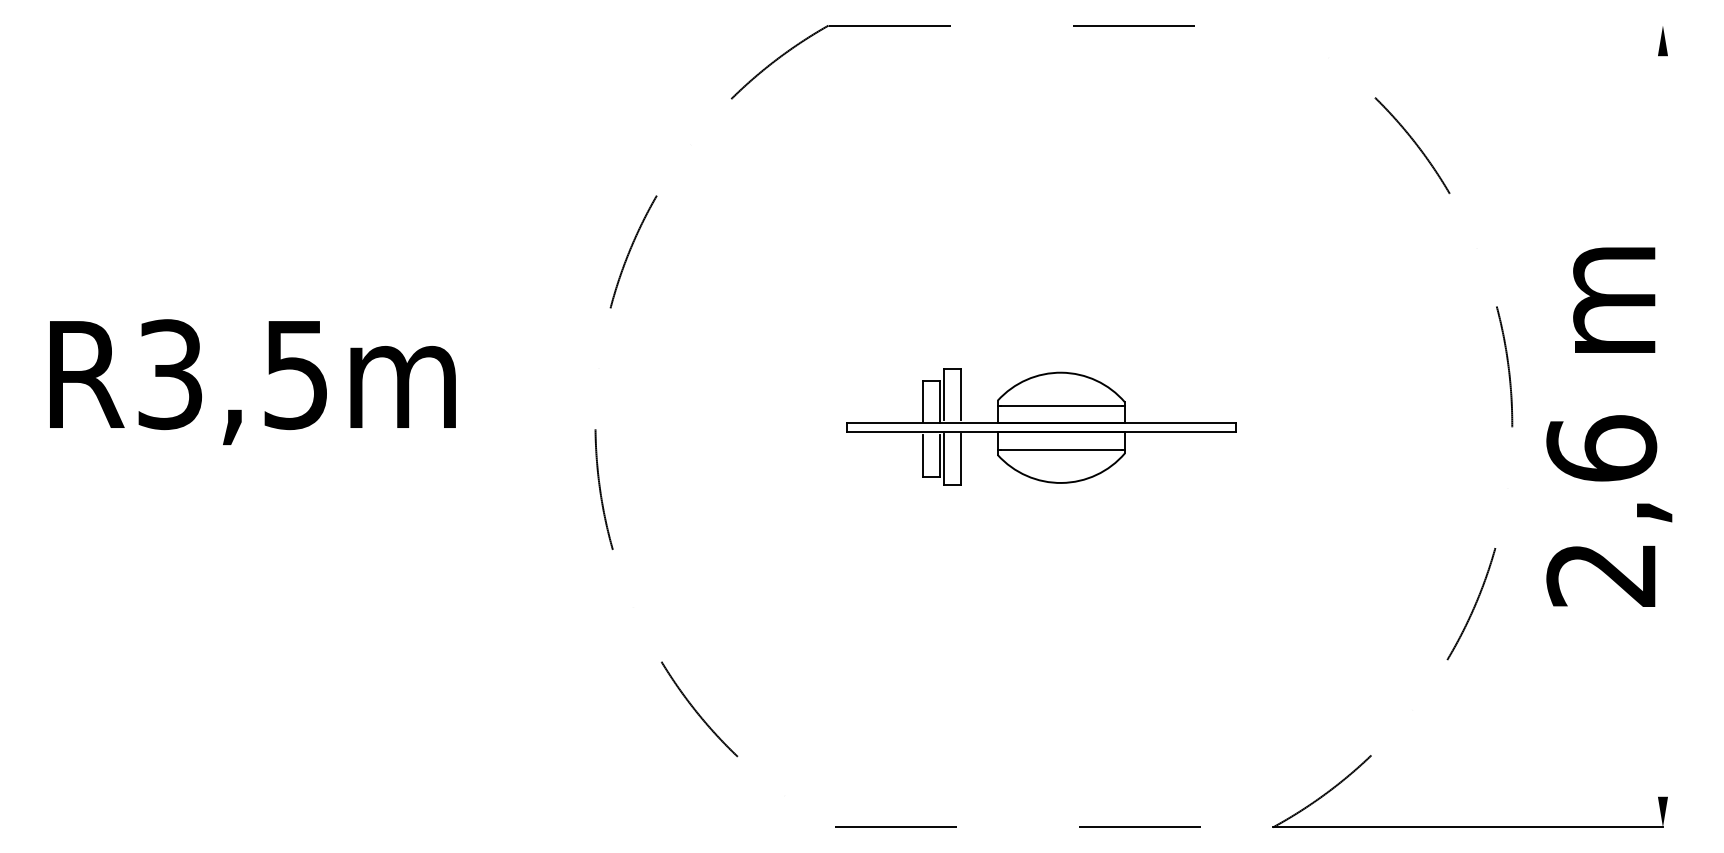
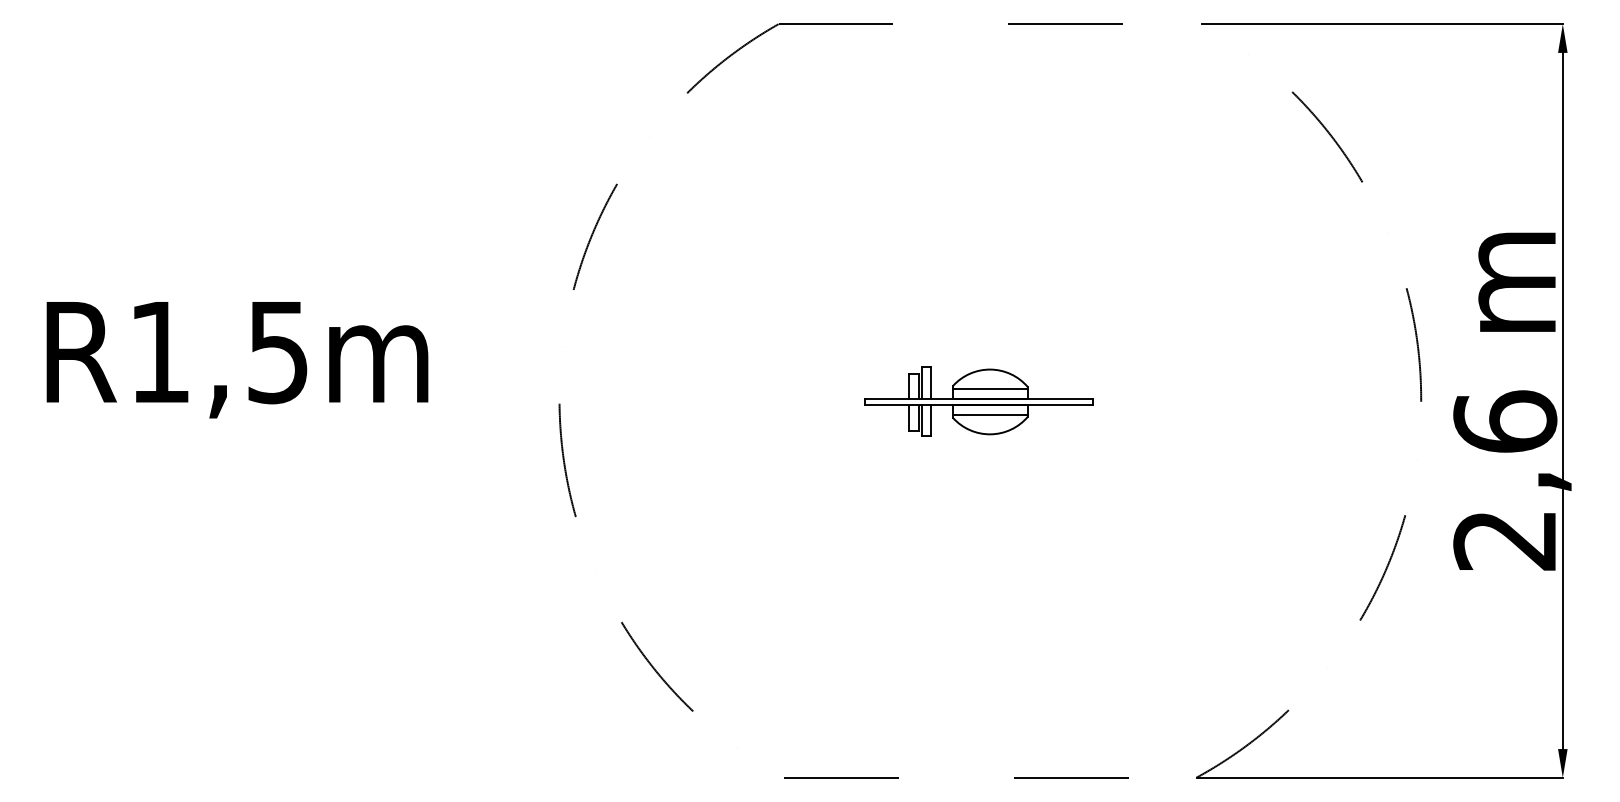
line: (1471, 25) -> (1382, 24), added
text: (169, 374) -> (159, 352), R3,5m -> R1,5m
part: (1041, 426) -> (978, 401), size x0.62
line: (1662, 426) -> (1562, 401), added

